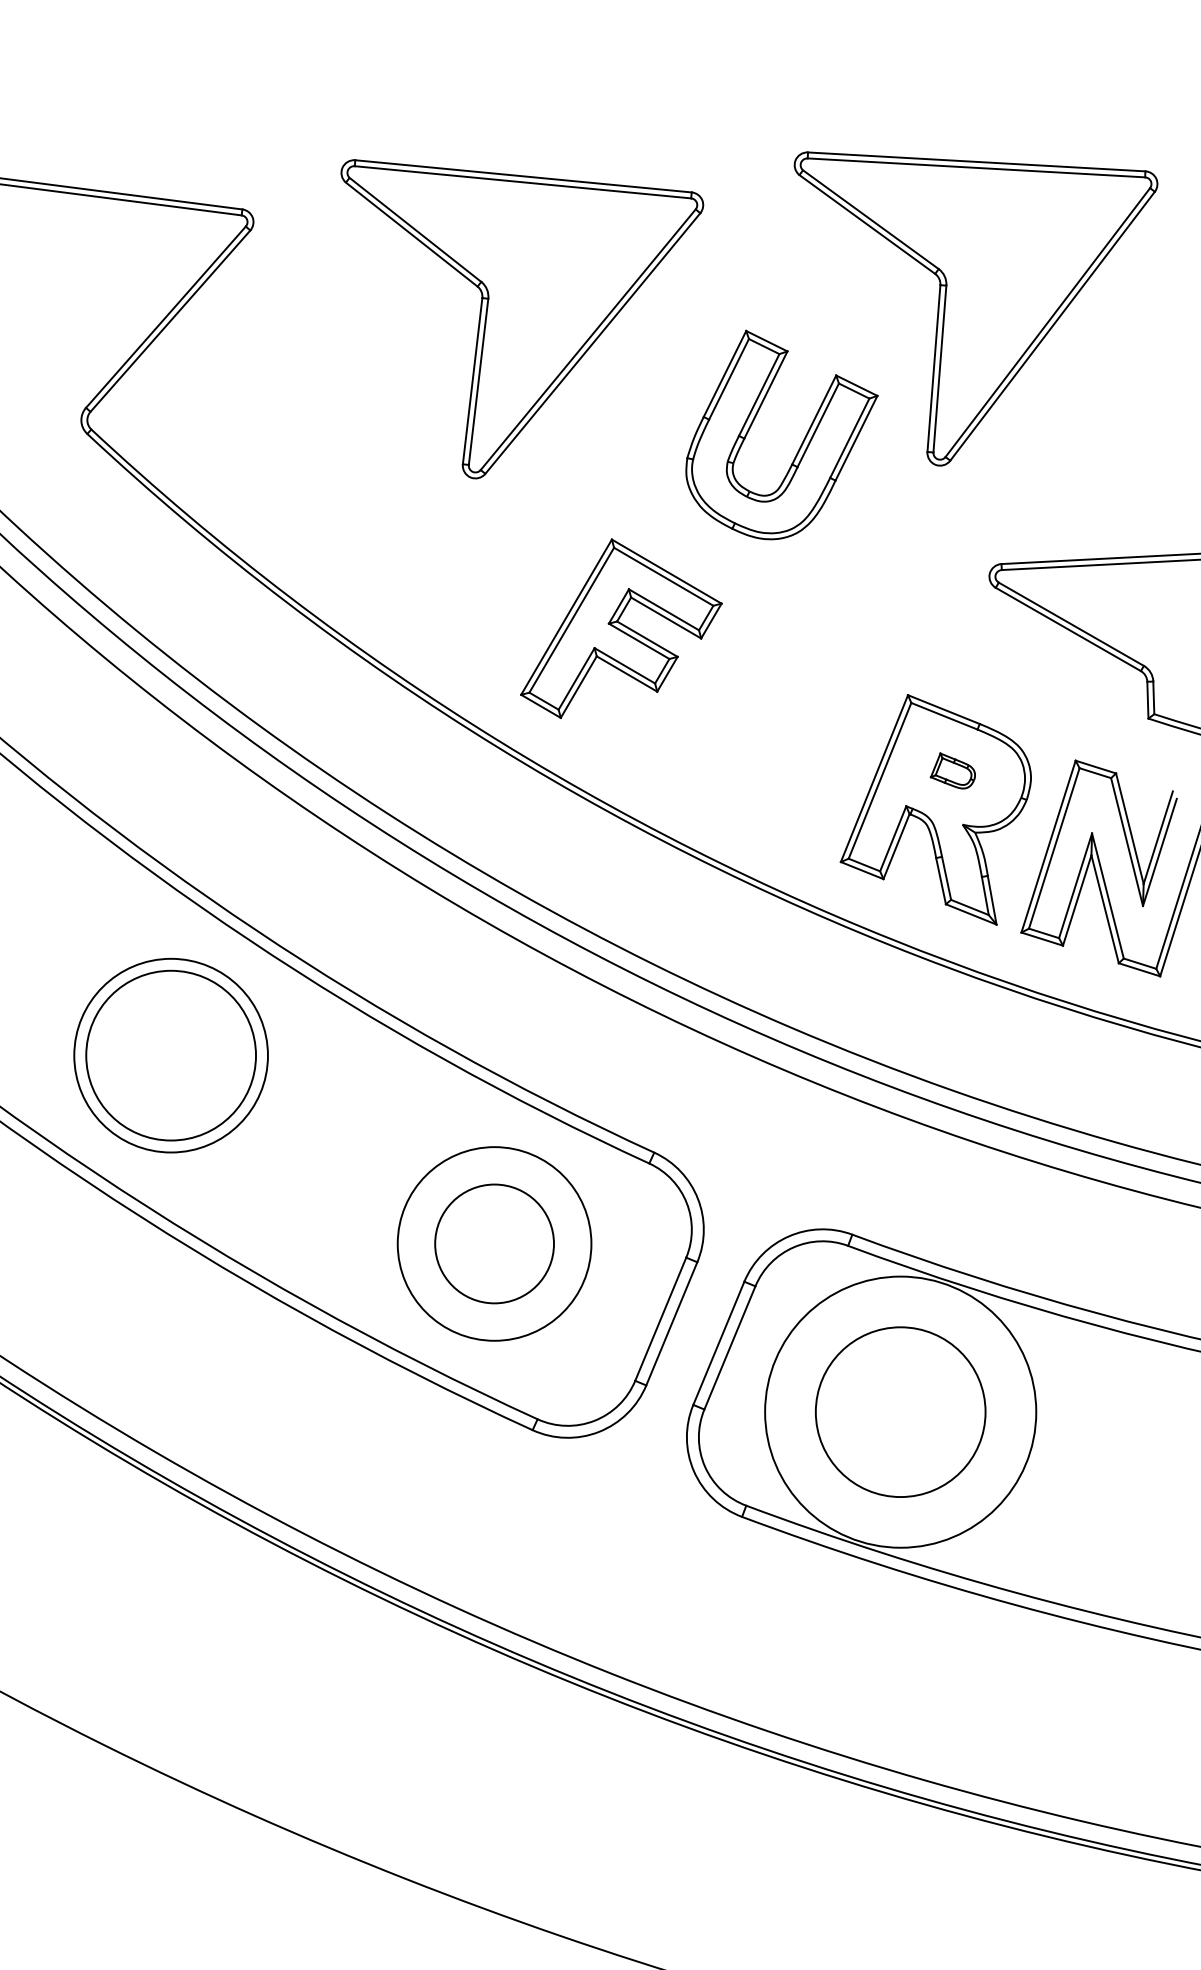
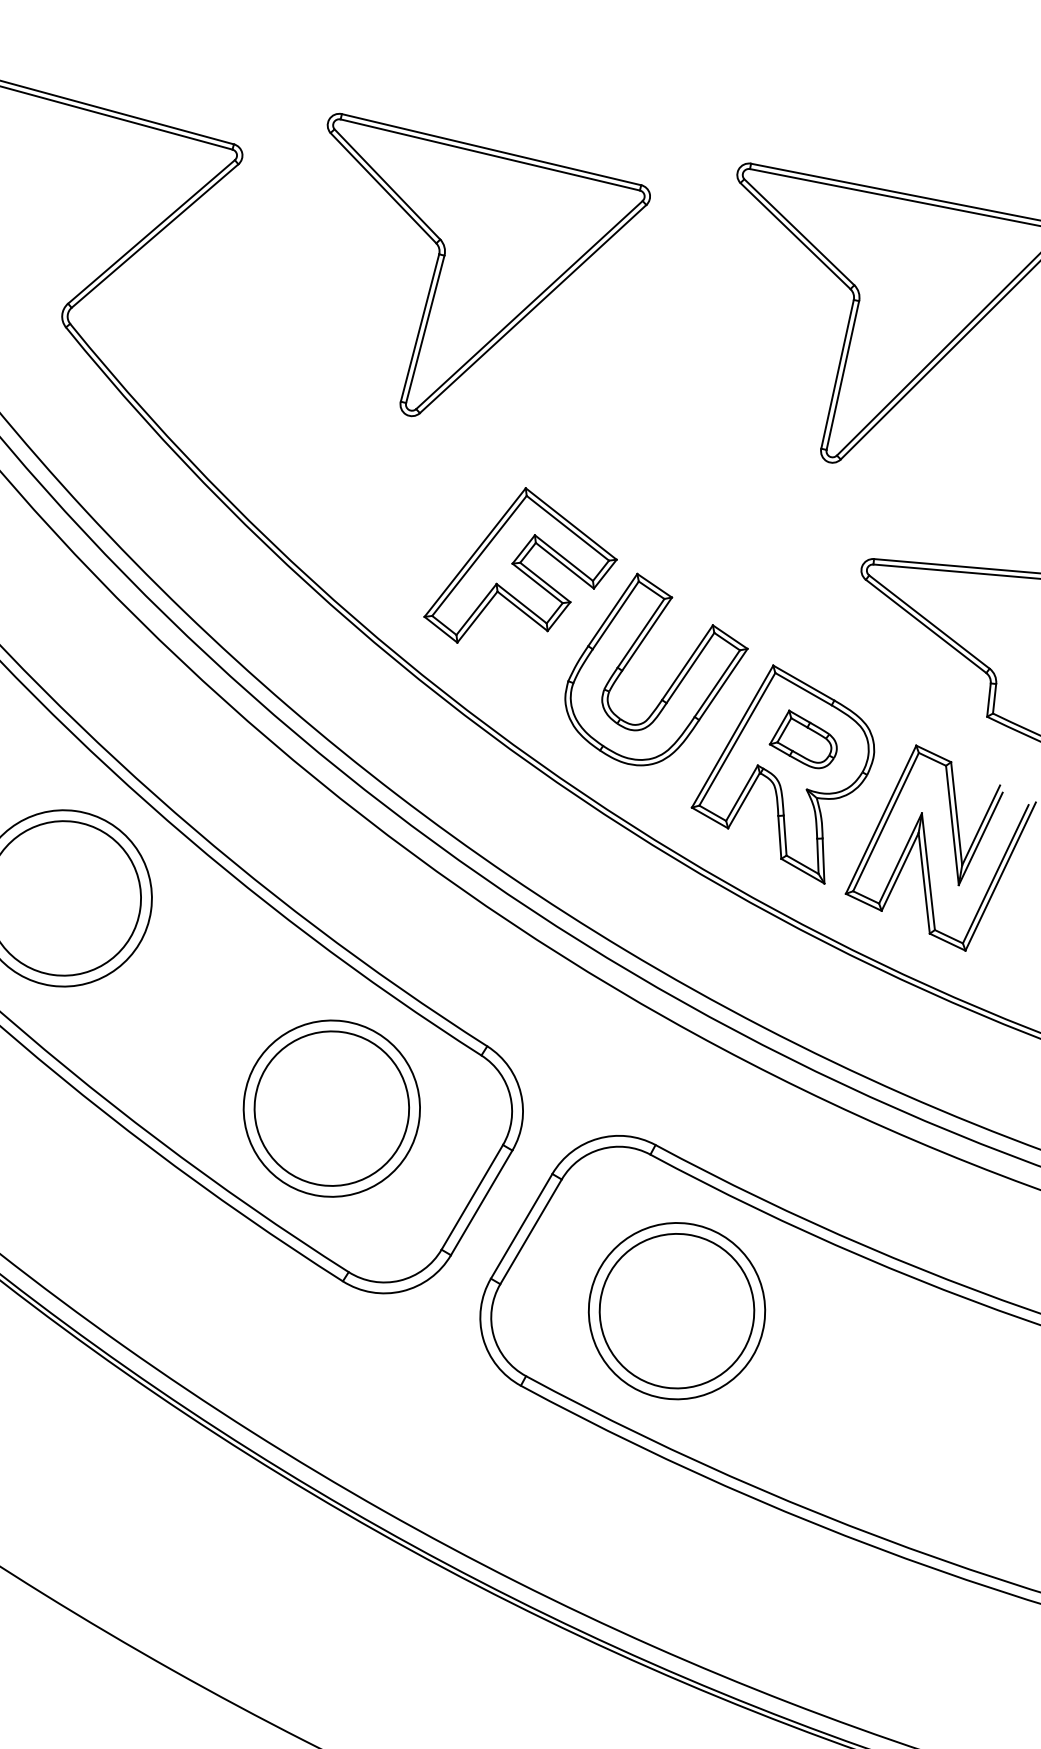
part: (801, 443) -> (673, 682), moved
part: (952, 770) -> (803, 739), size x1.67
circle: (494, 1243) -> (331, 1108), size x1.43
circle: (900, 1412) -> (676, 1311), size x0.71

